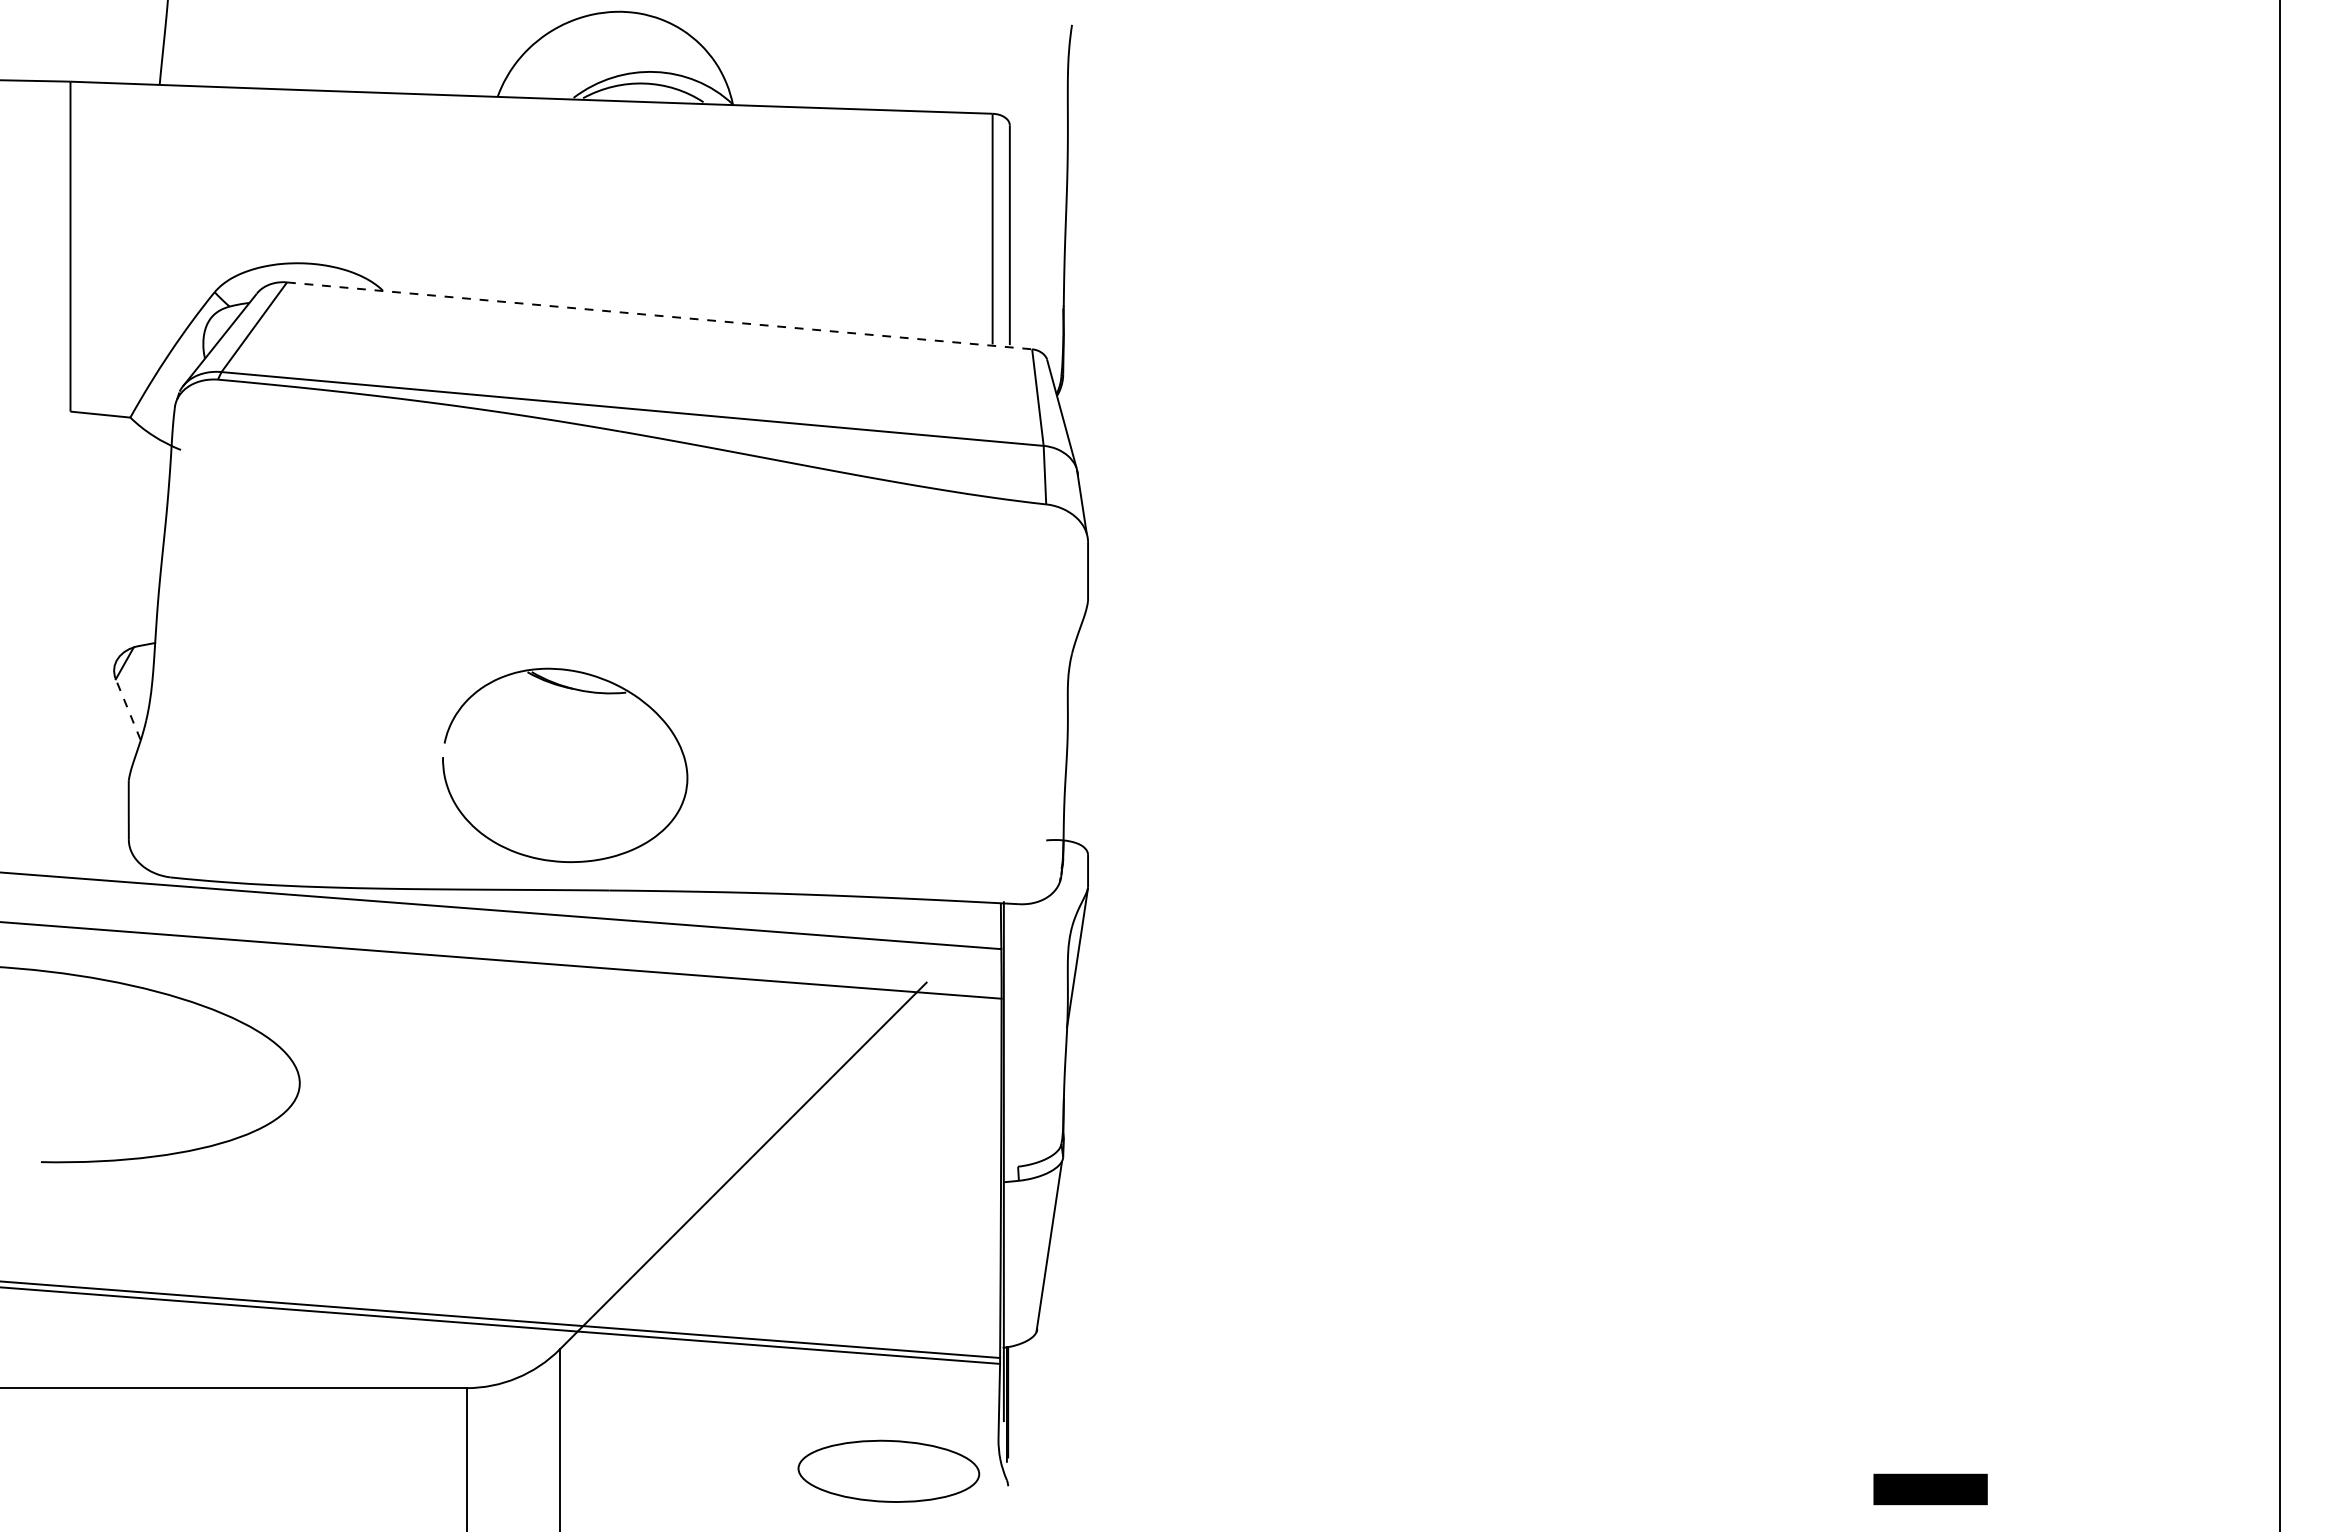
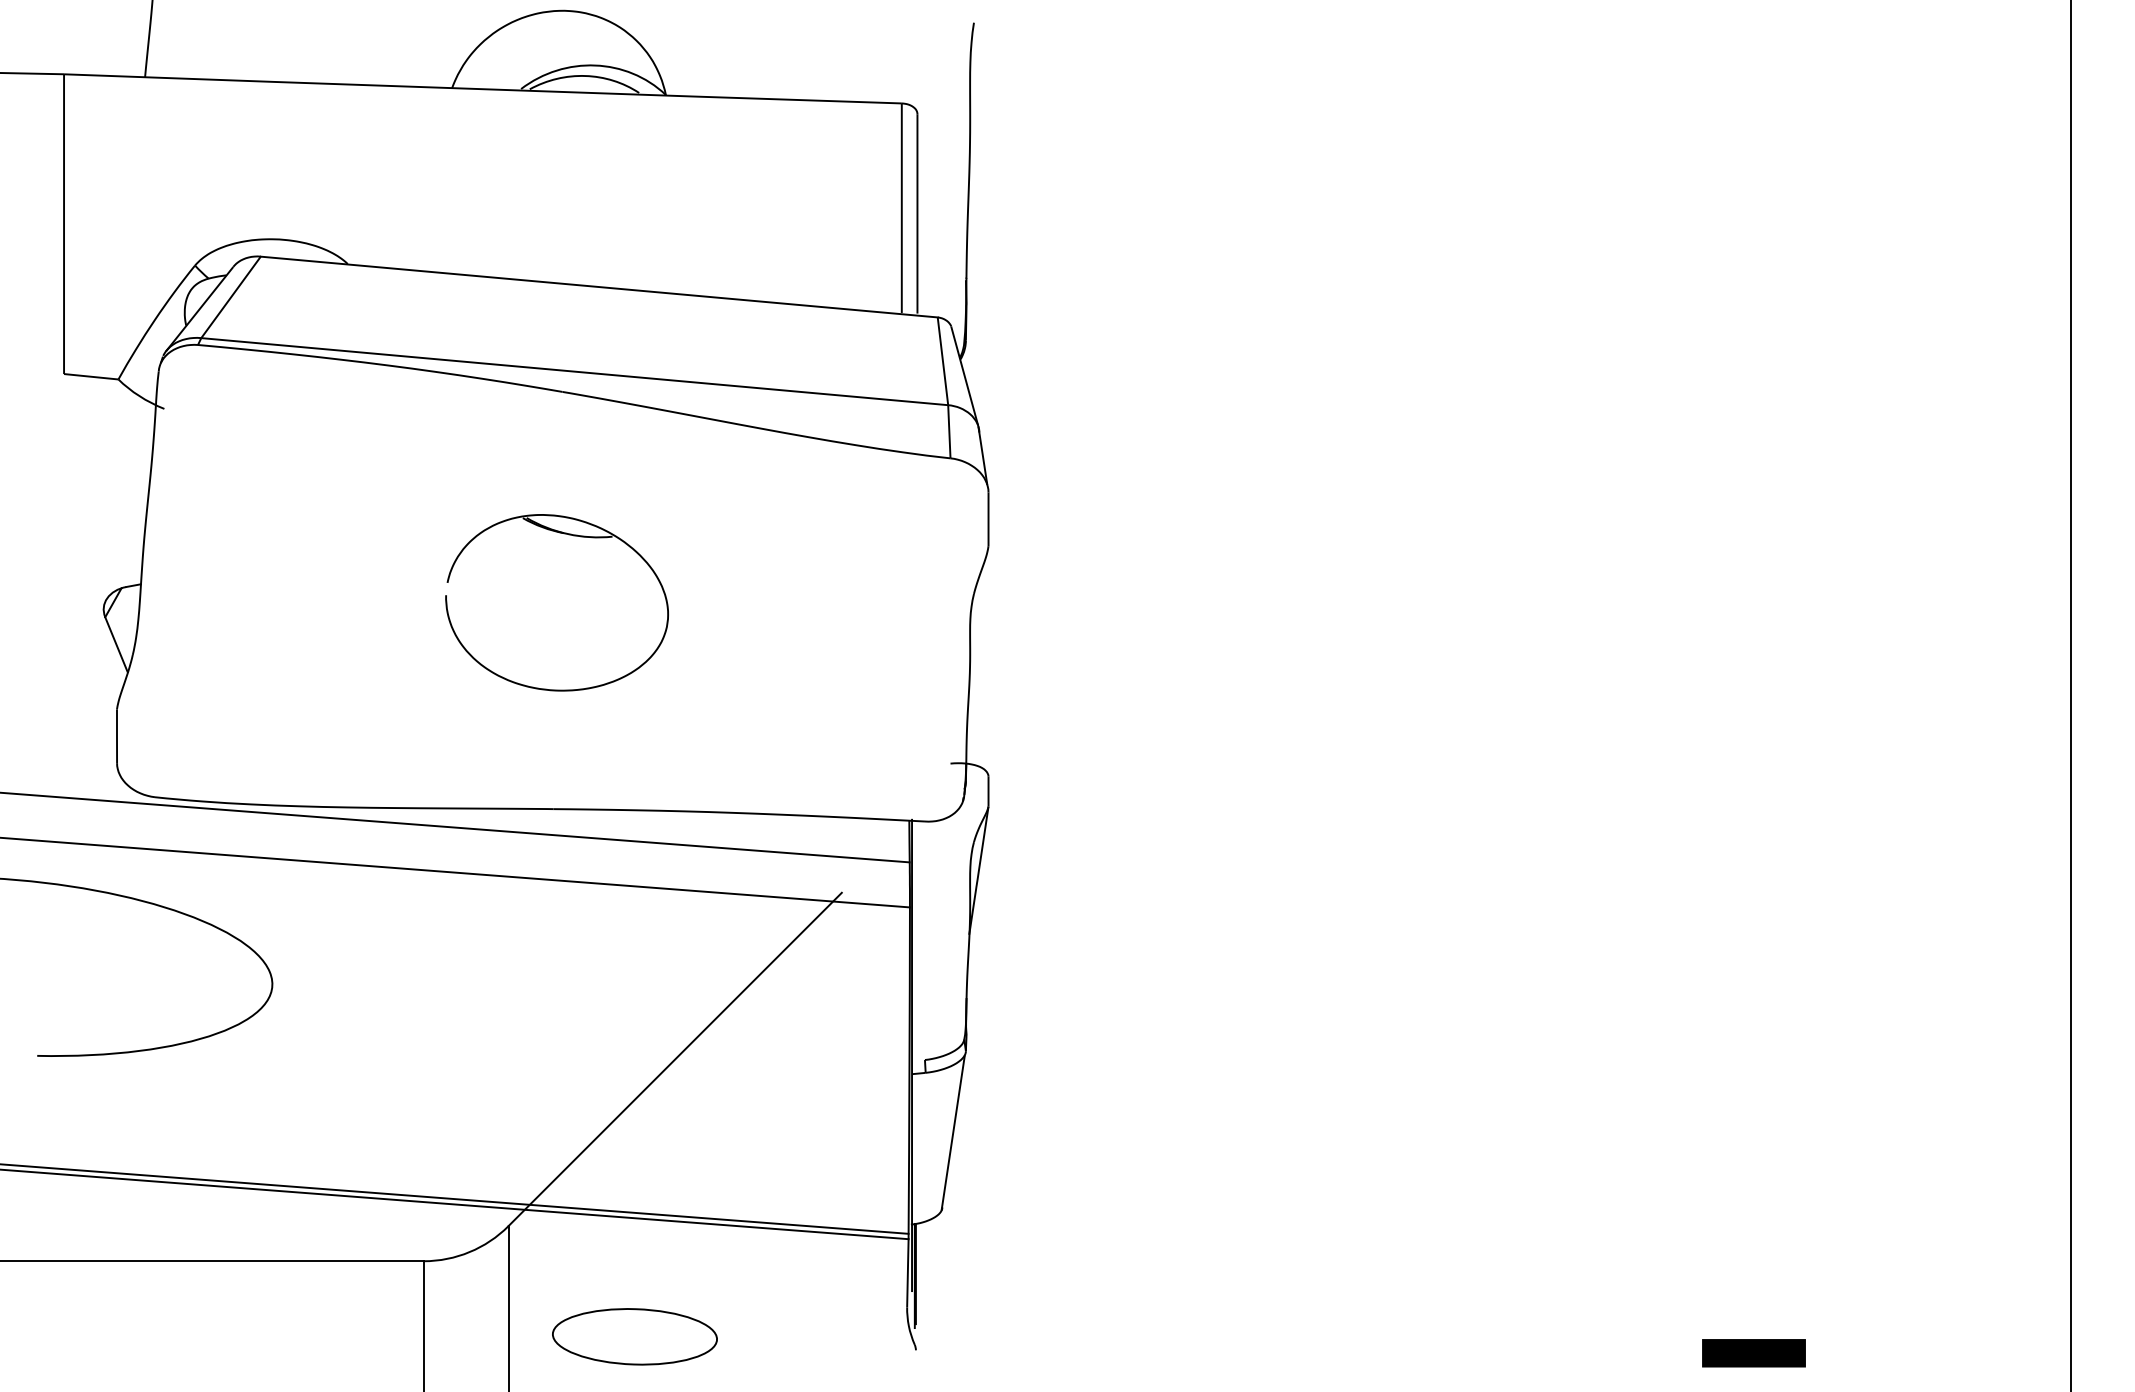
line: (660, 315) -> (600, 286), dashed -> solid
part: (579, 691) -> (570, 535), moved
line: (128, 709) -> (116, 644), dashed -> solid
part: (888, 1470) -> (634, 1336), moved

